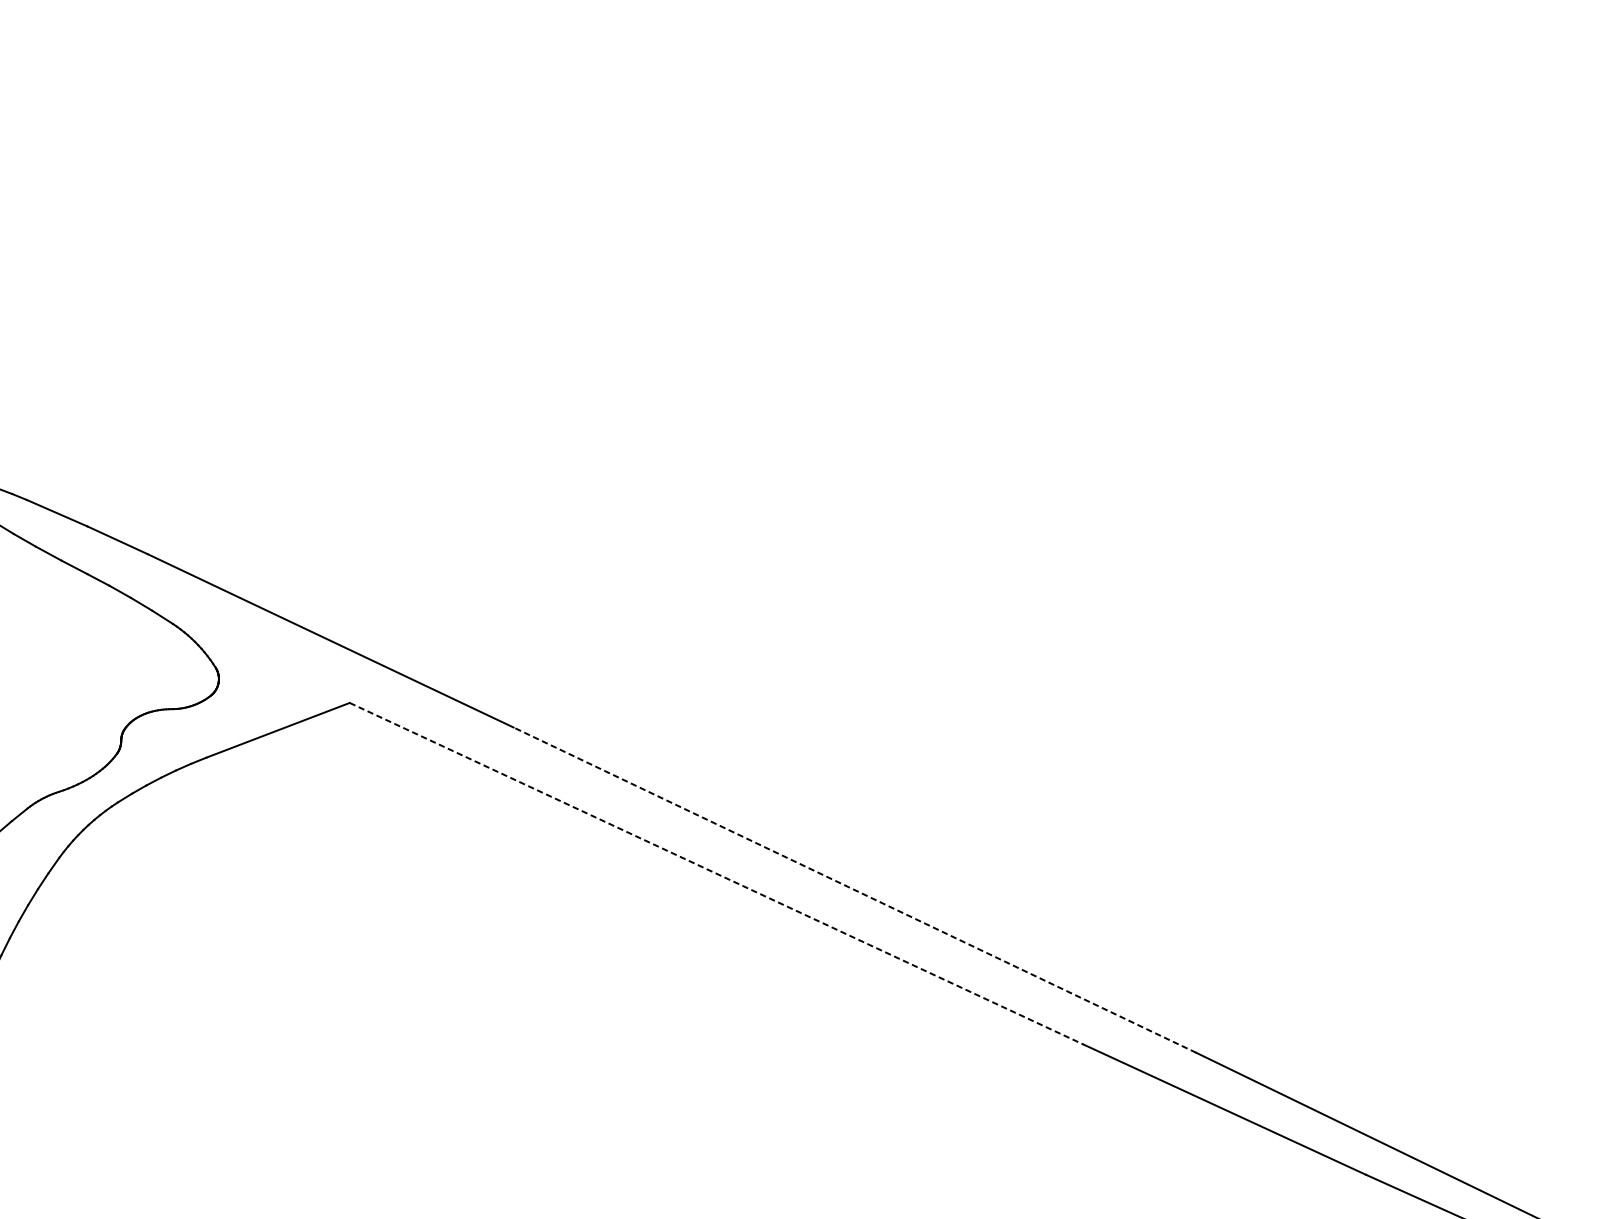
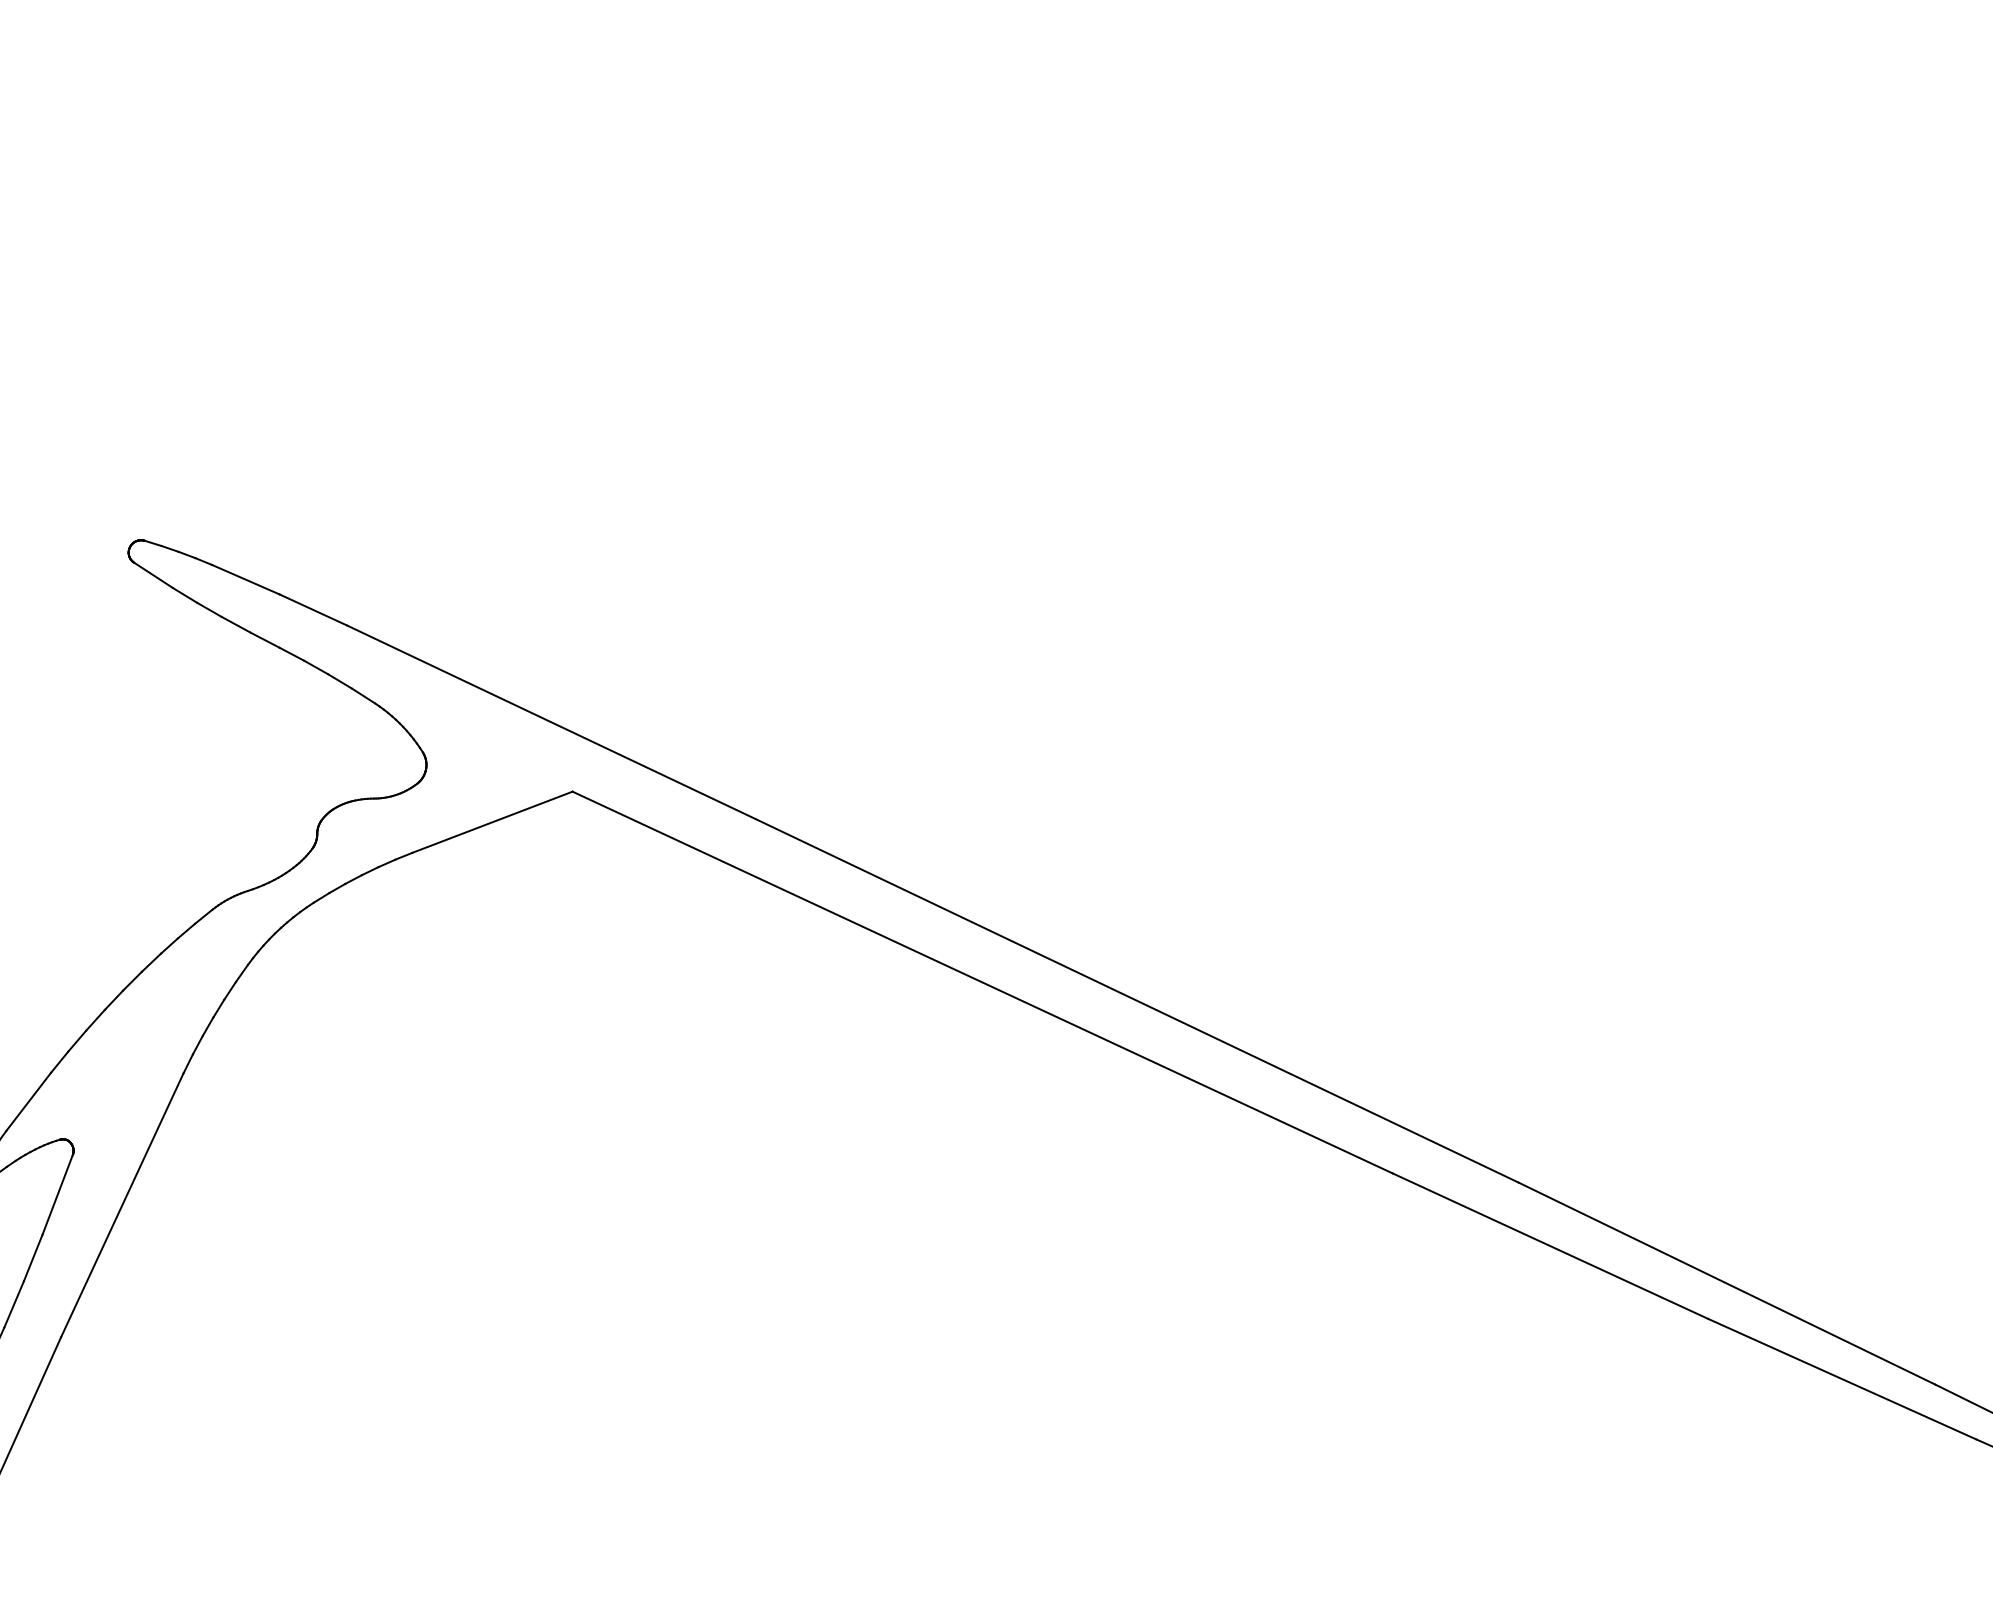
line: (717, 873) -> (983, 982), dashed -> solid
line: (855, 889) -> (1137, 1000), dashed -> solid

